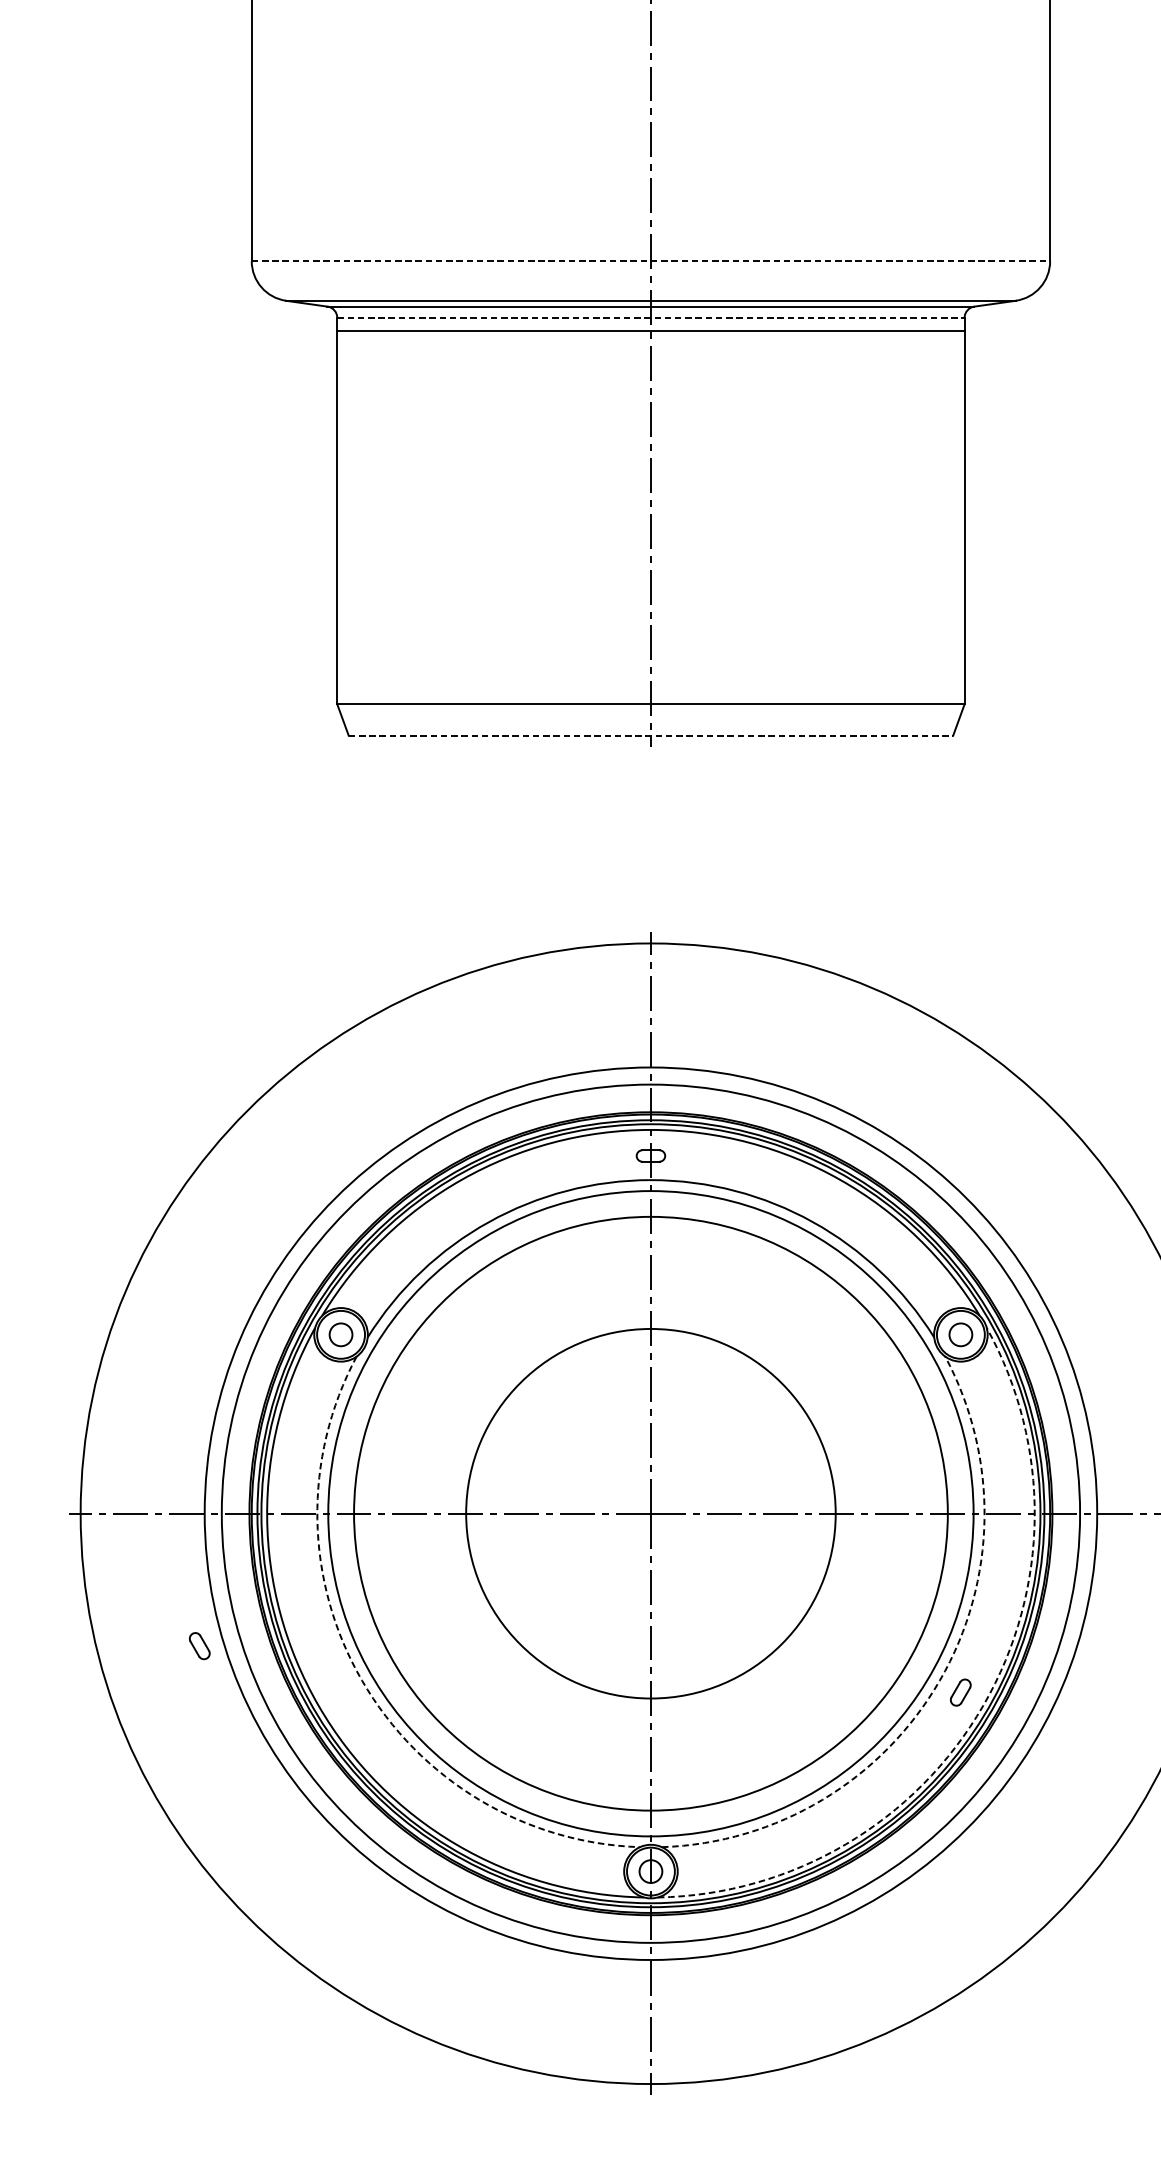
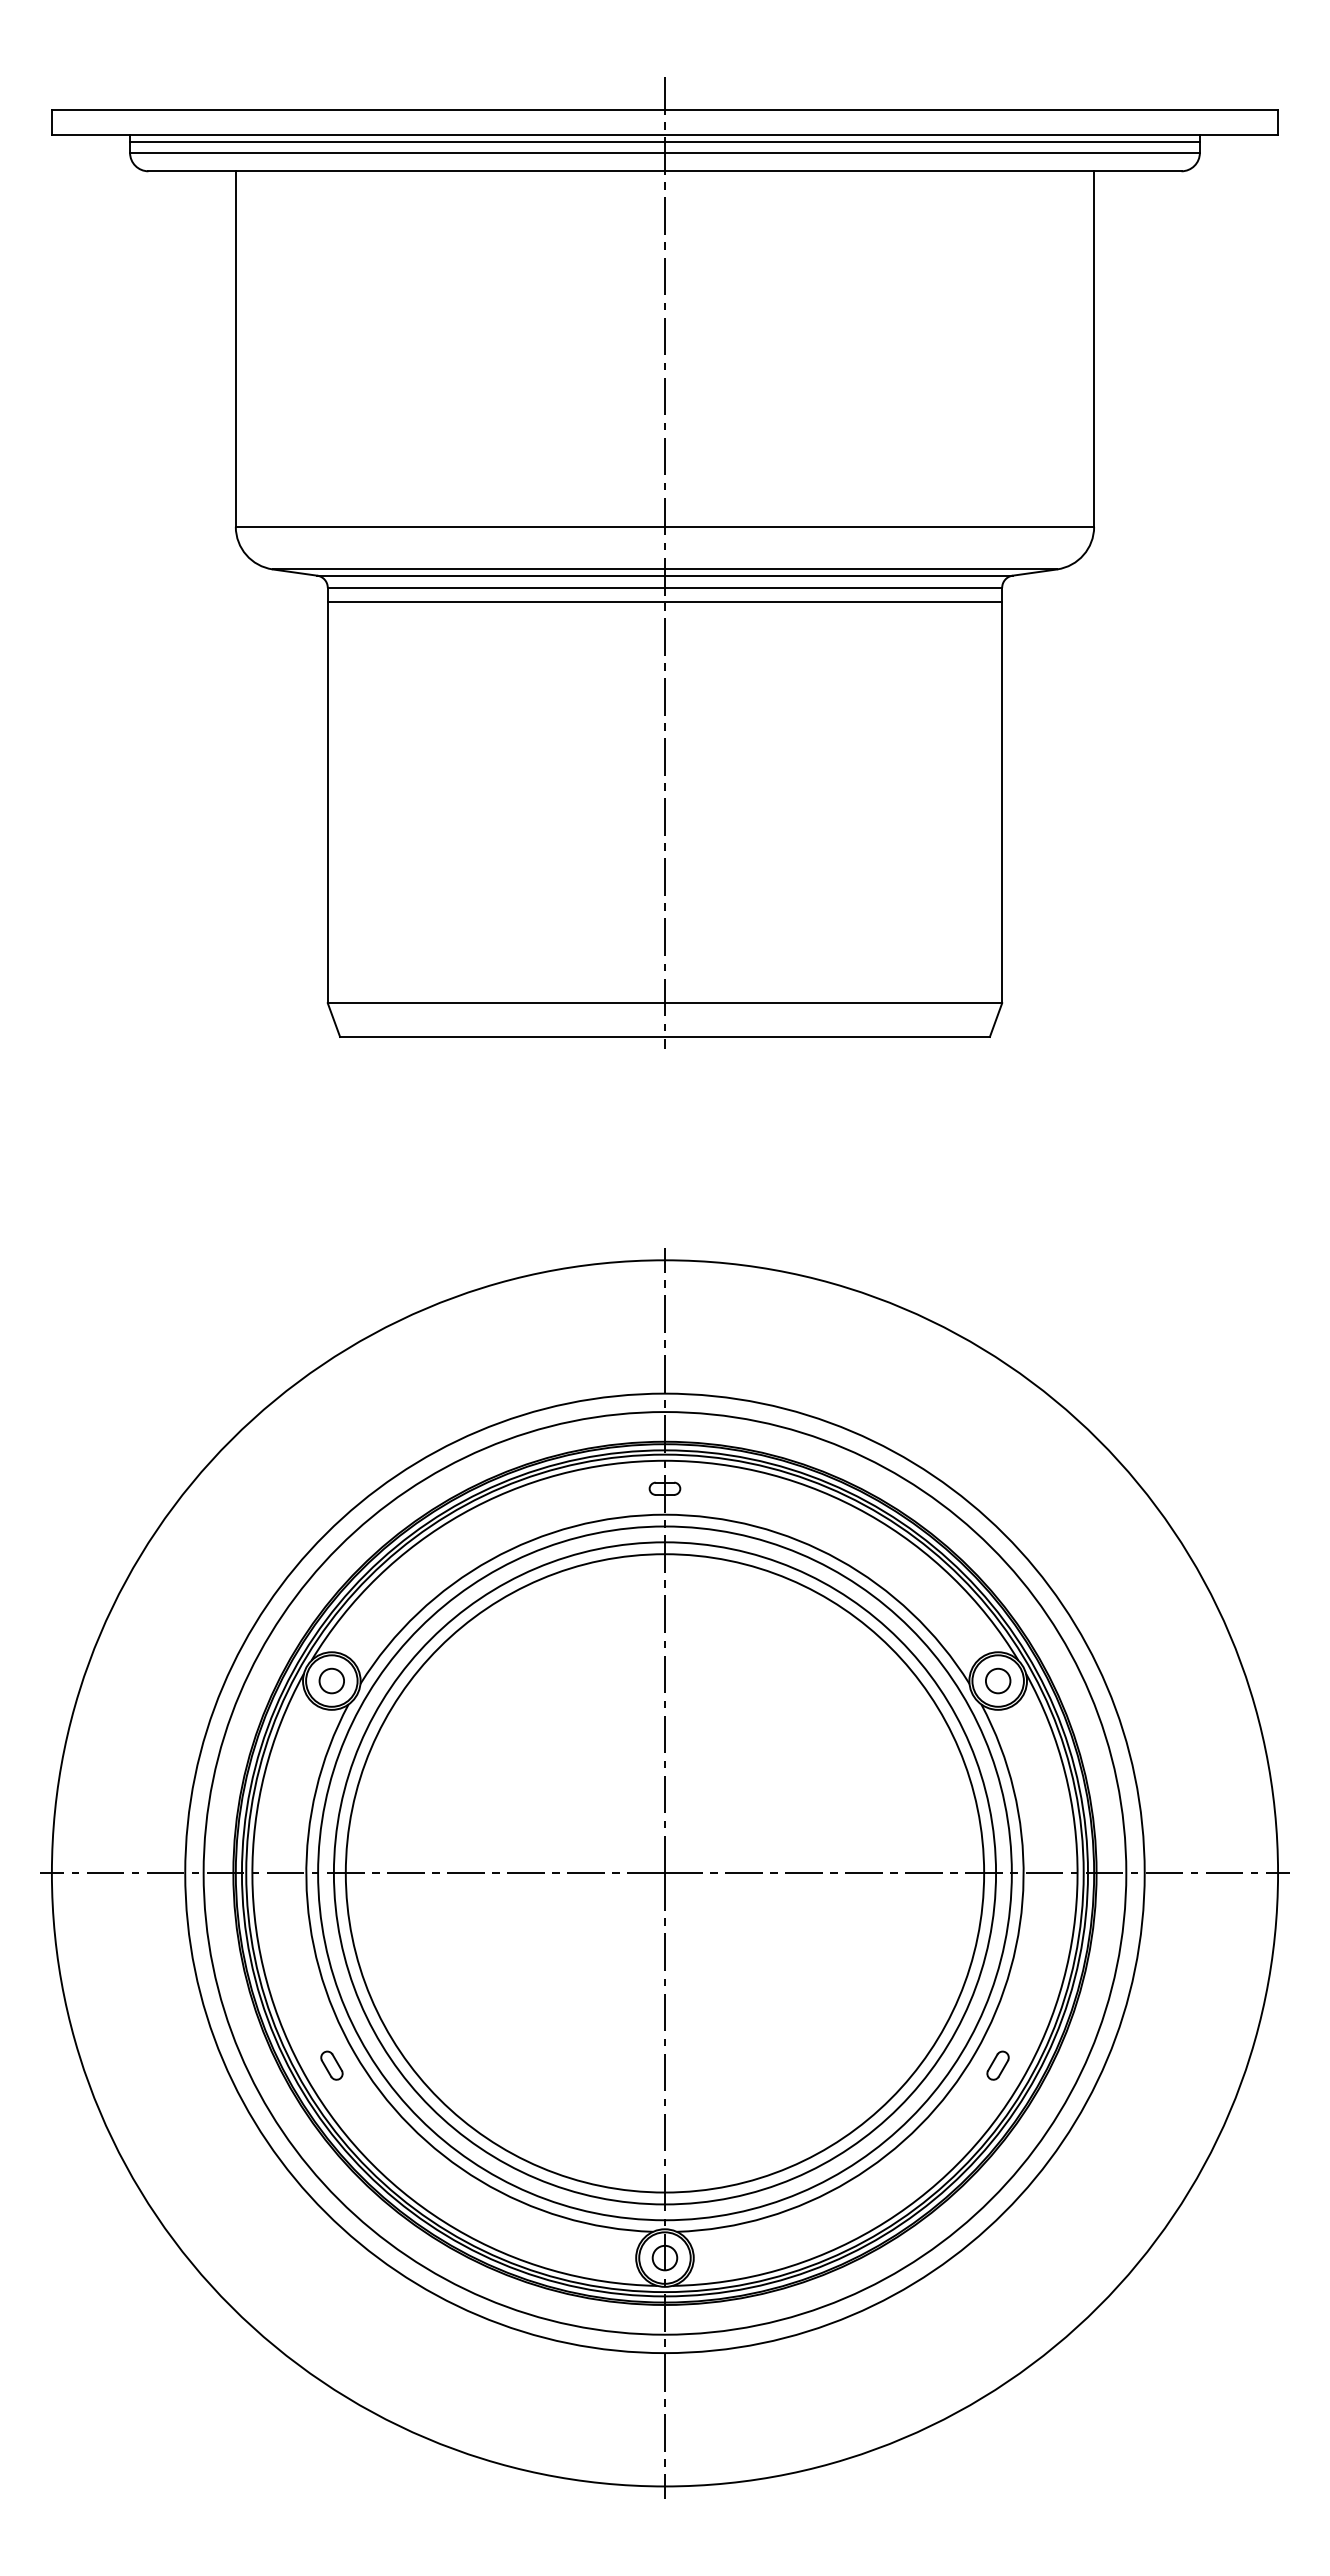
line: (651, 260) -> (665, 526), dashed -> solid
line: (651, 317) -> (665, 587), dashed -> solid
line: (651, 735) -> (665, 1036), dashed -> solid
circle: (650, 1513) -> (664, 1873), size x1.67
part: (199, 1645) -> (331, 2065), moved
arc: (362, 1680) -> (354, 2052), dashed -> solid
arc: (939, 1680) -> (975, 2052), dashed -> solid
arc: (983, 1705) -> (1022, 2079), dashed -> solid

